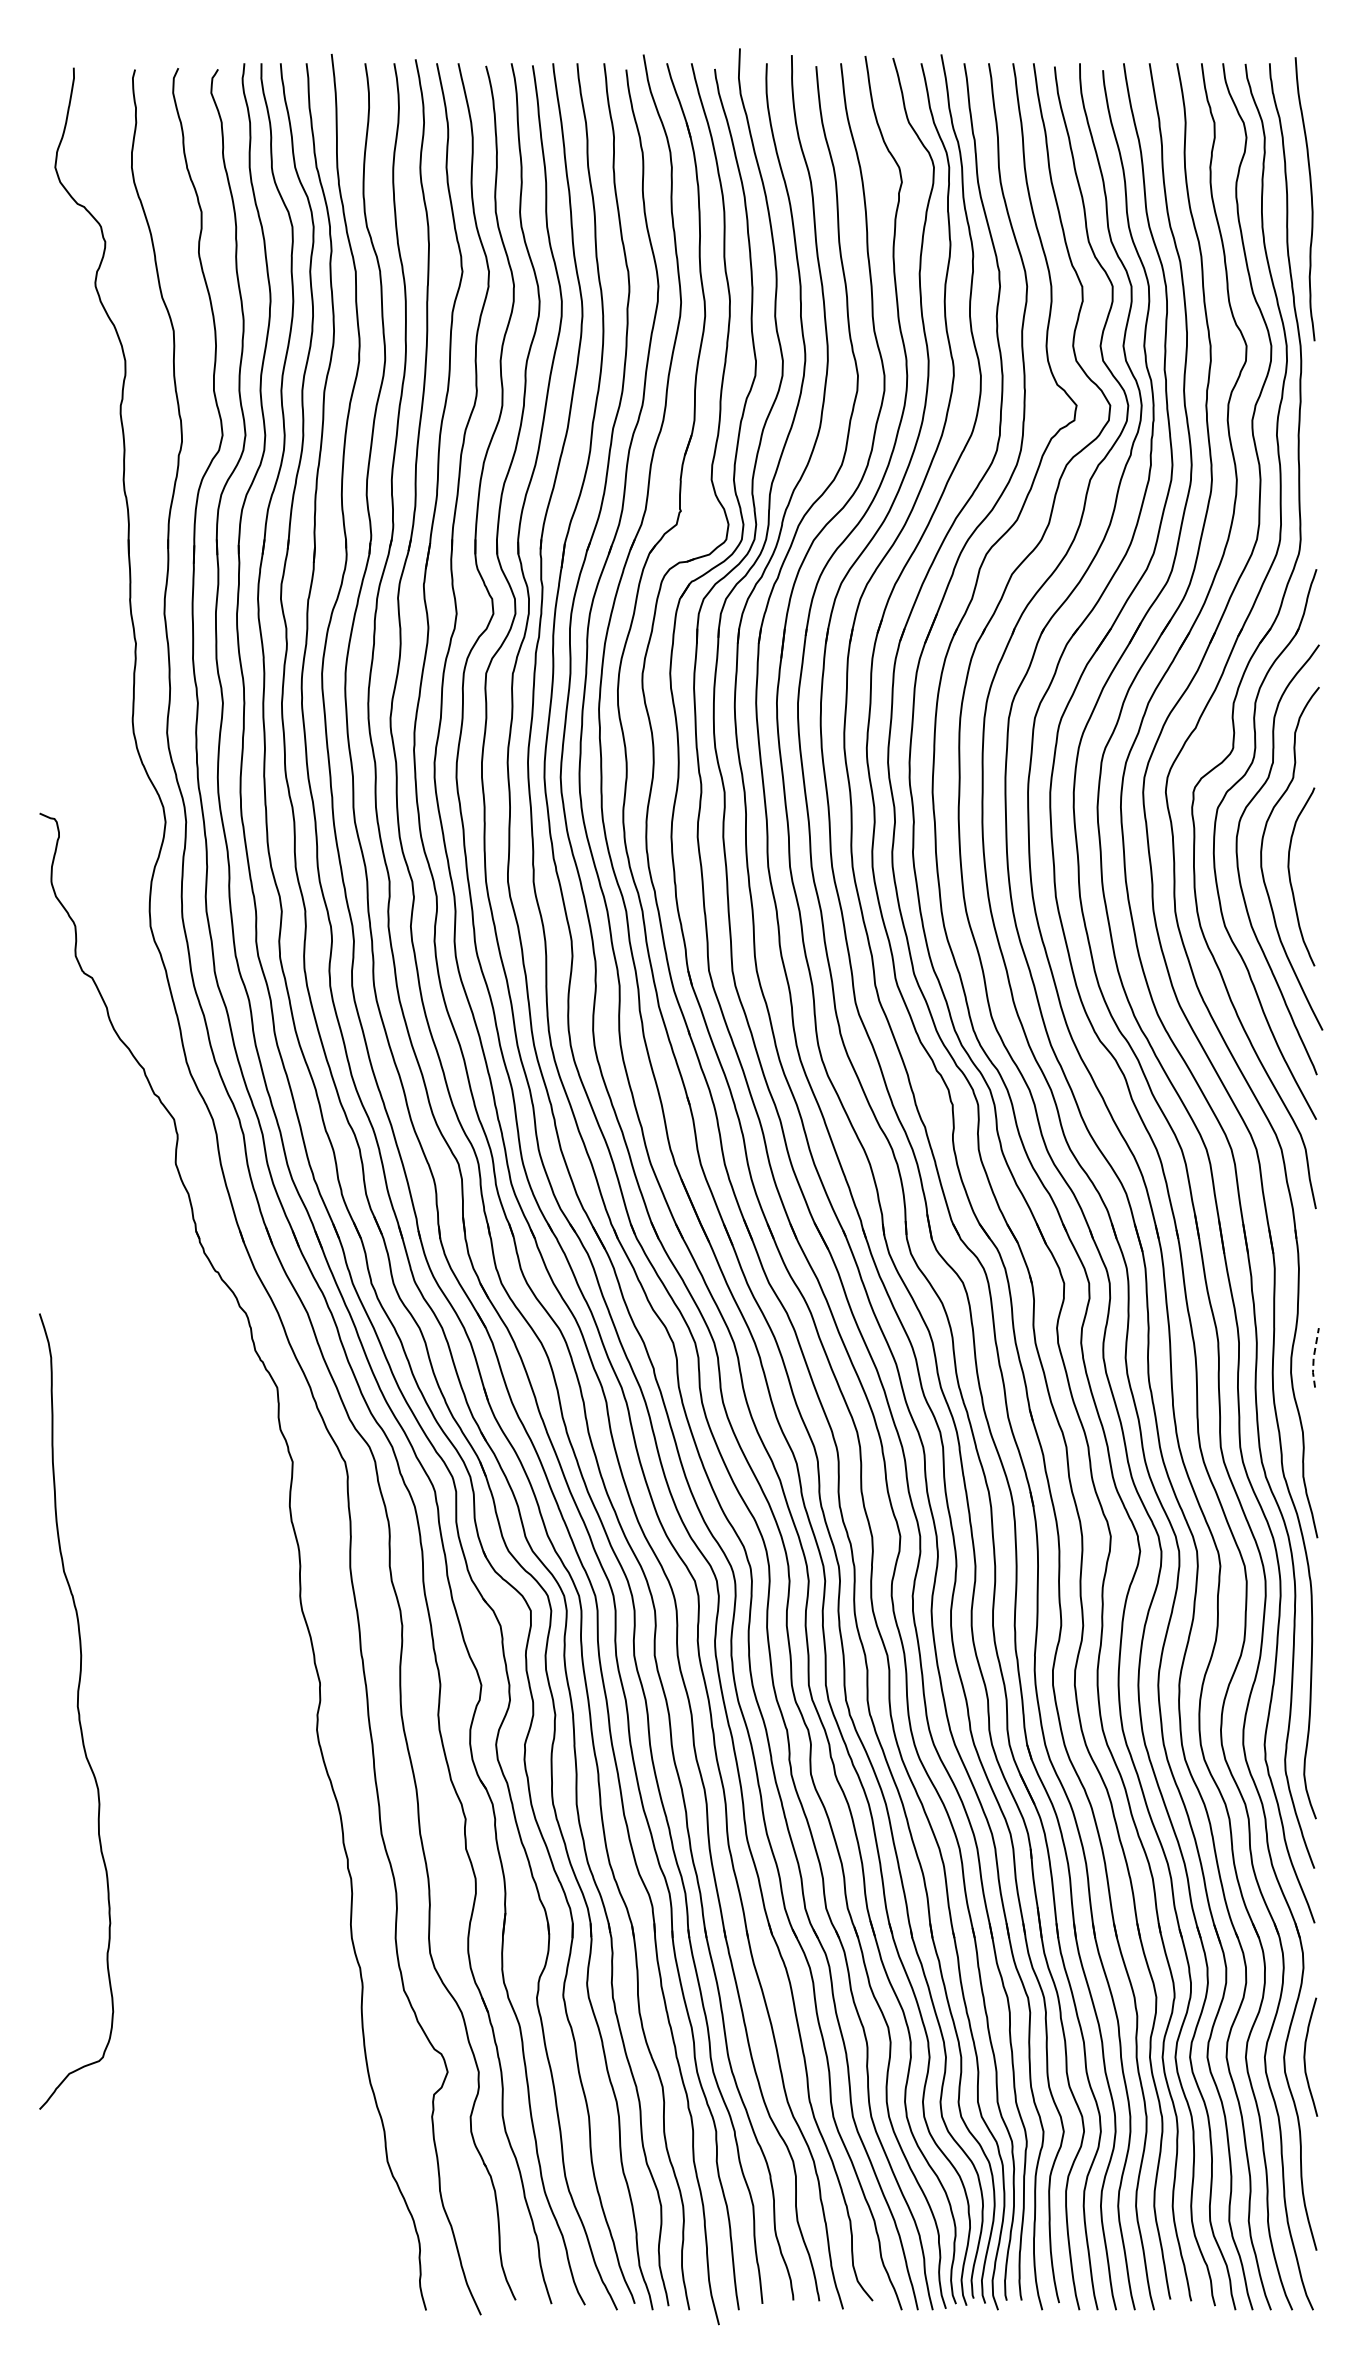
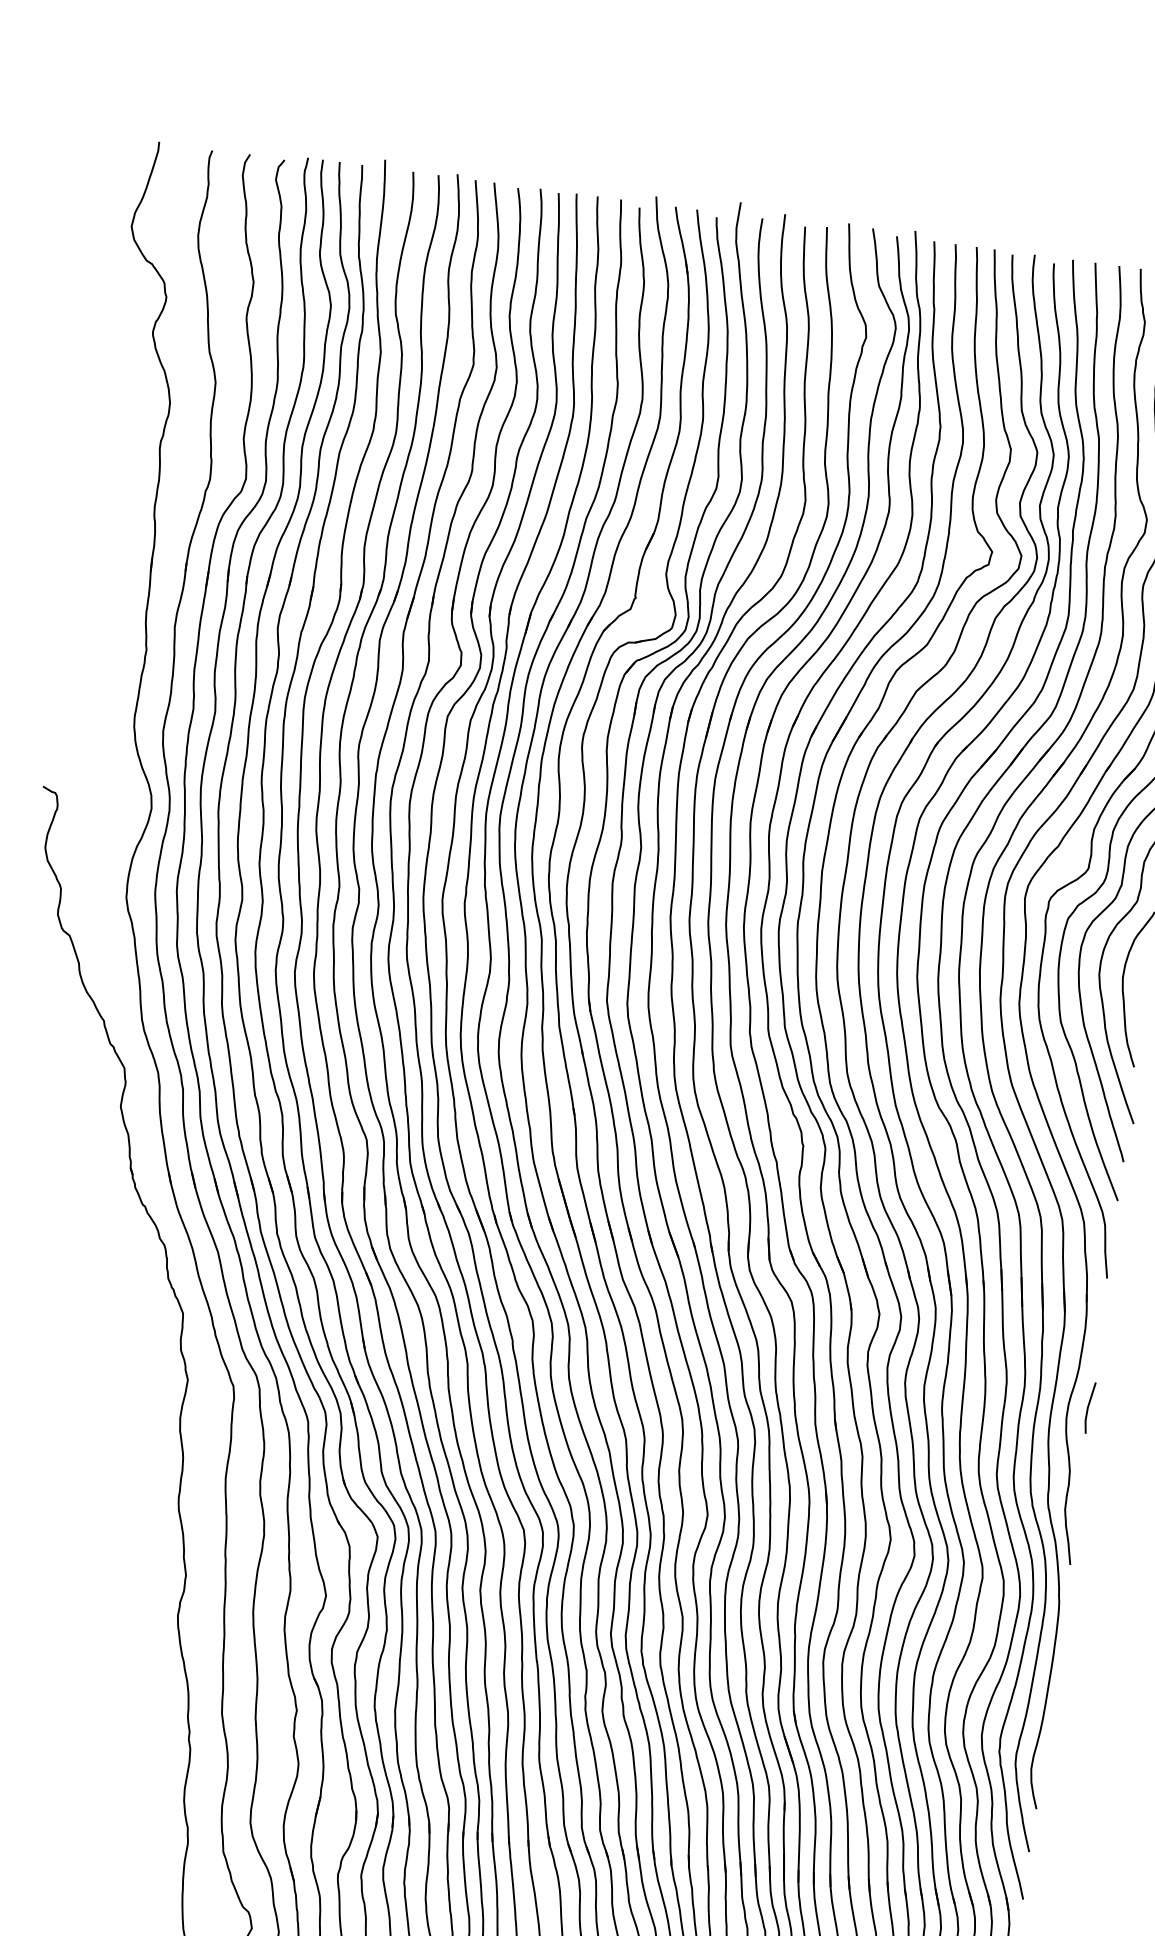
line: (1313, 1357) -> (1087, 1407), dashed -> solid

